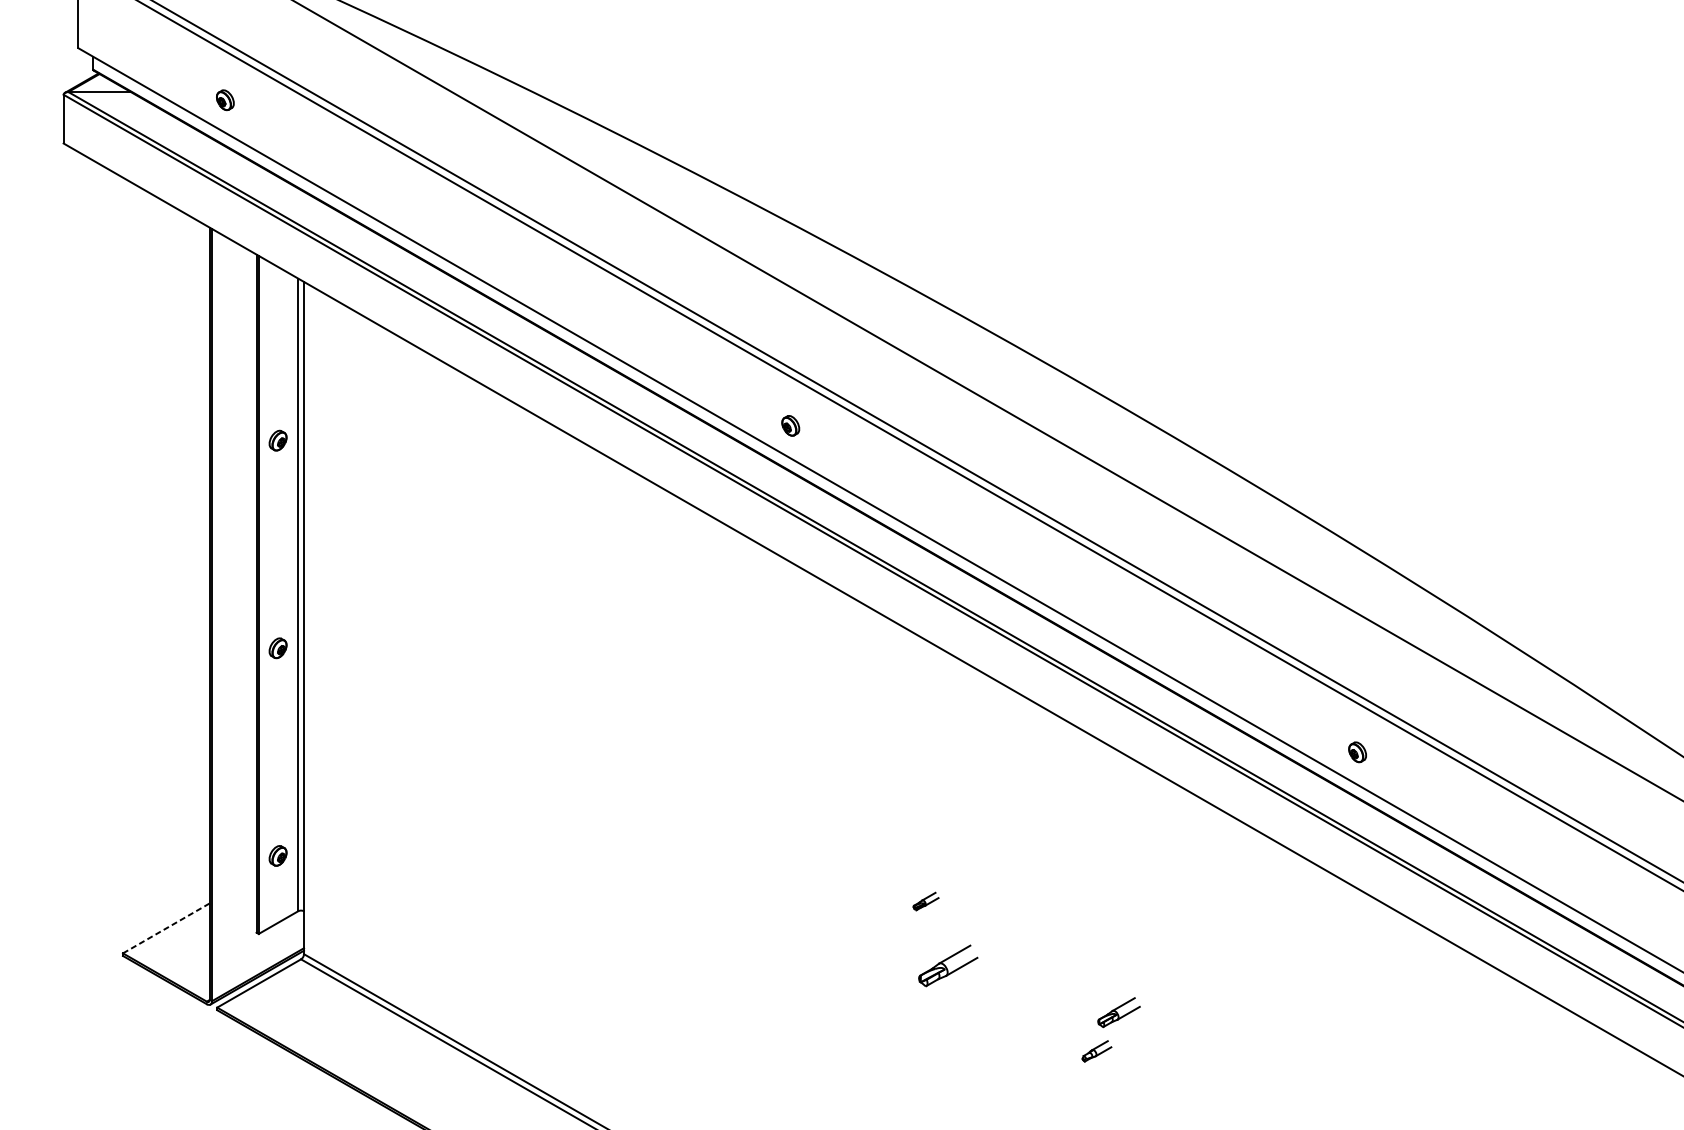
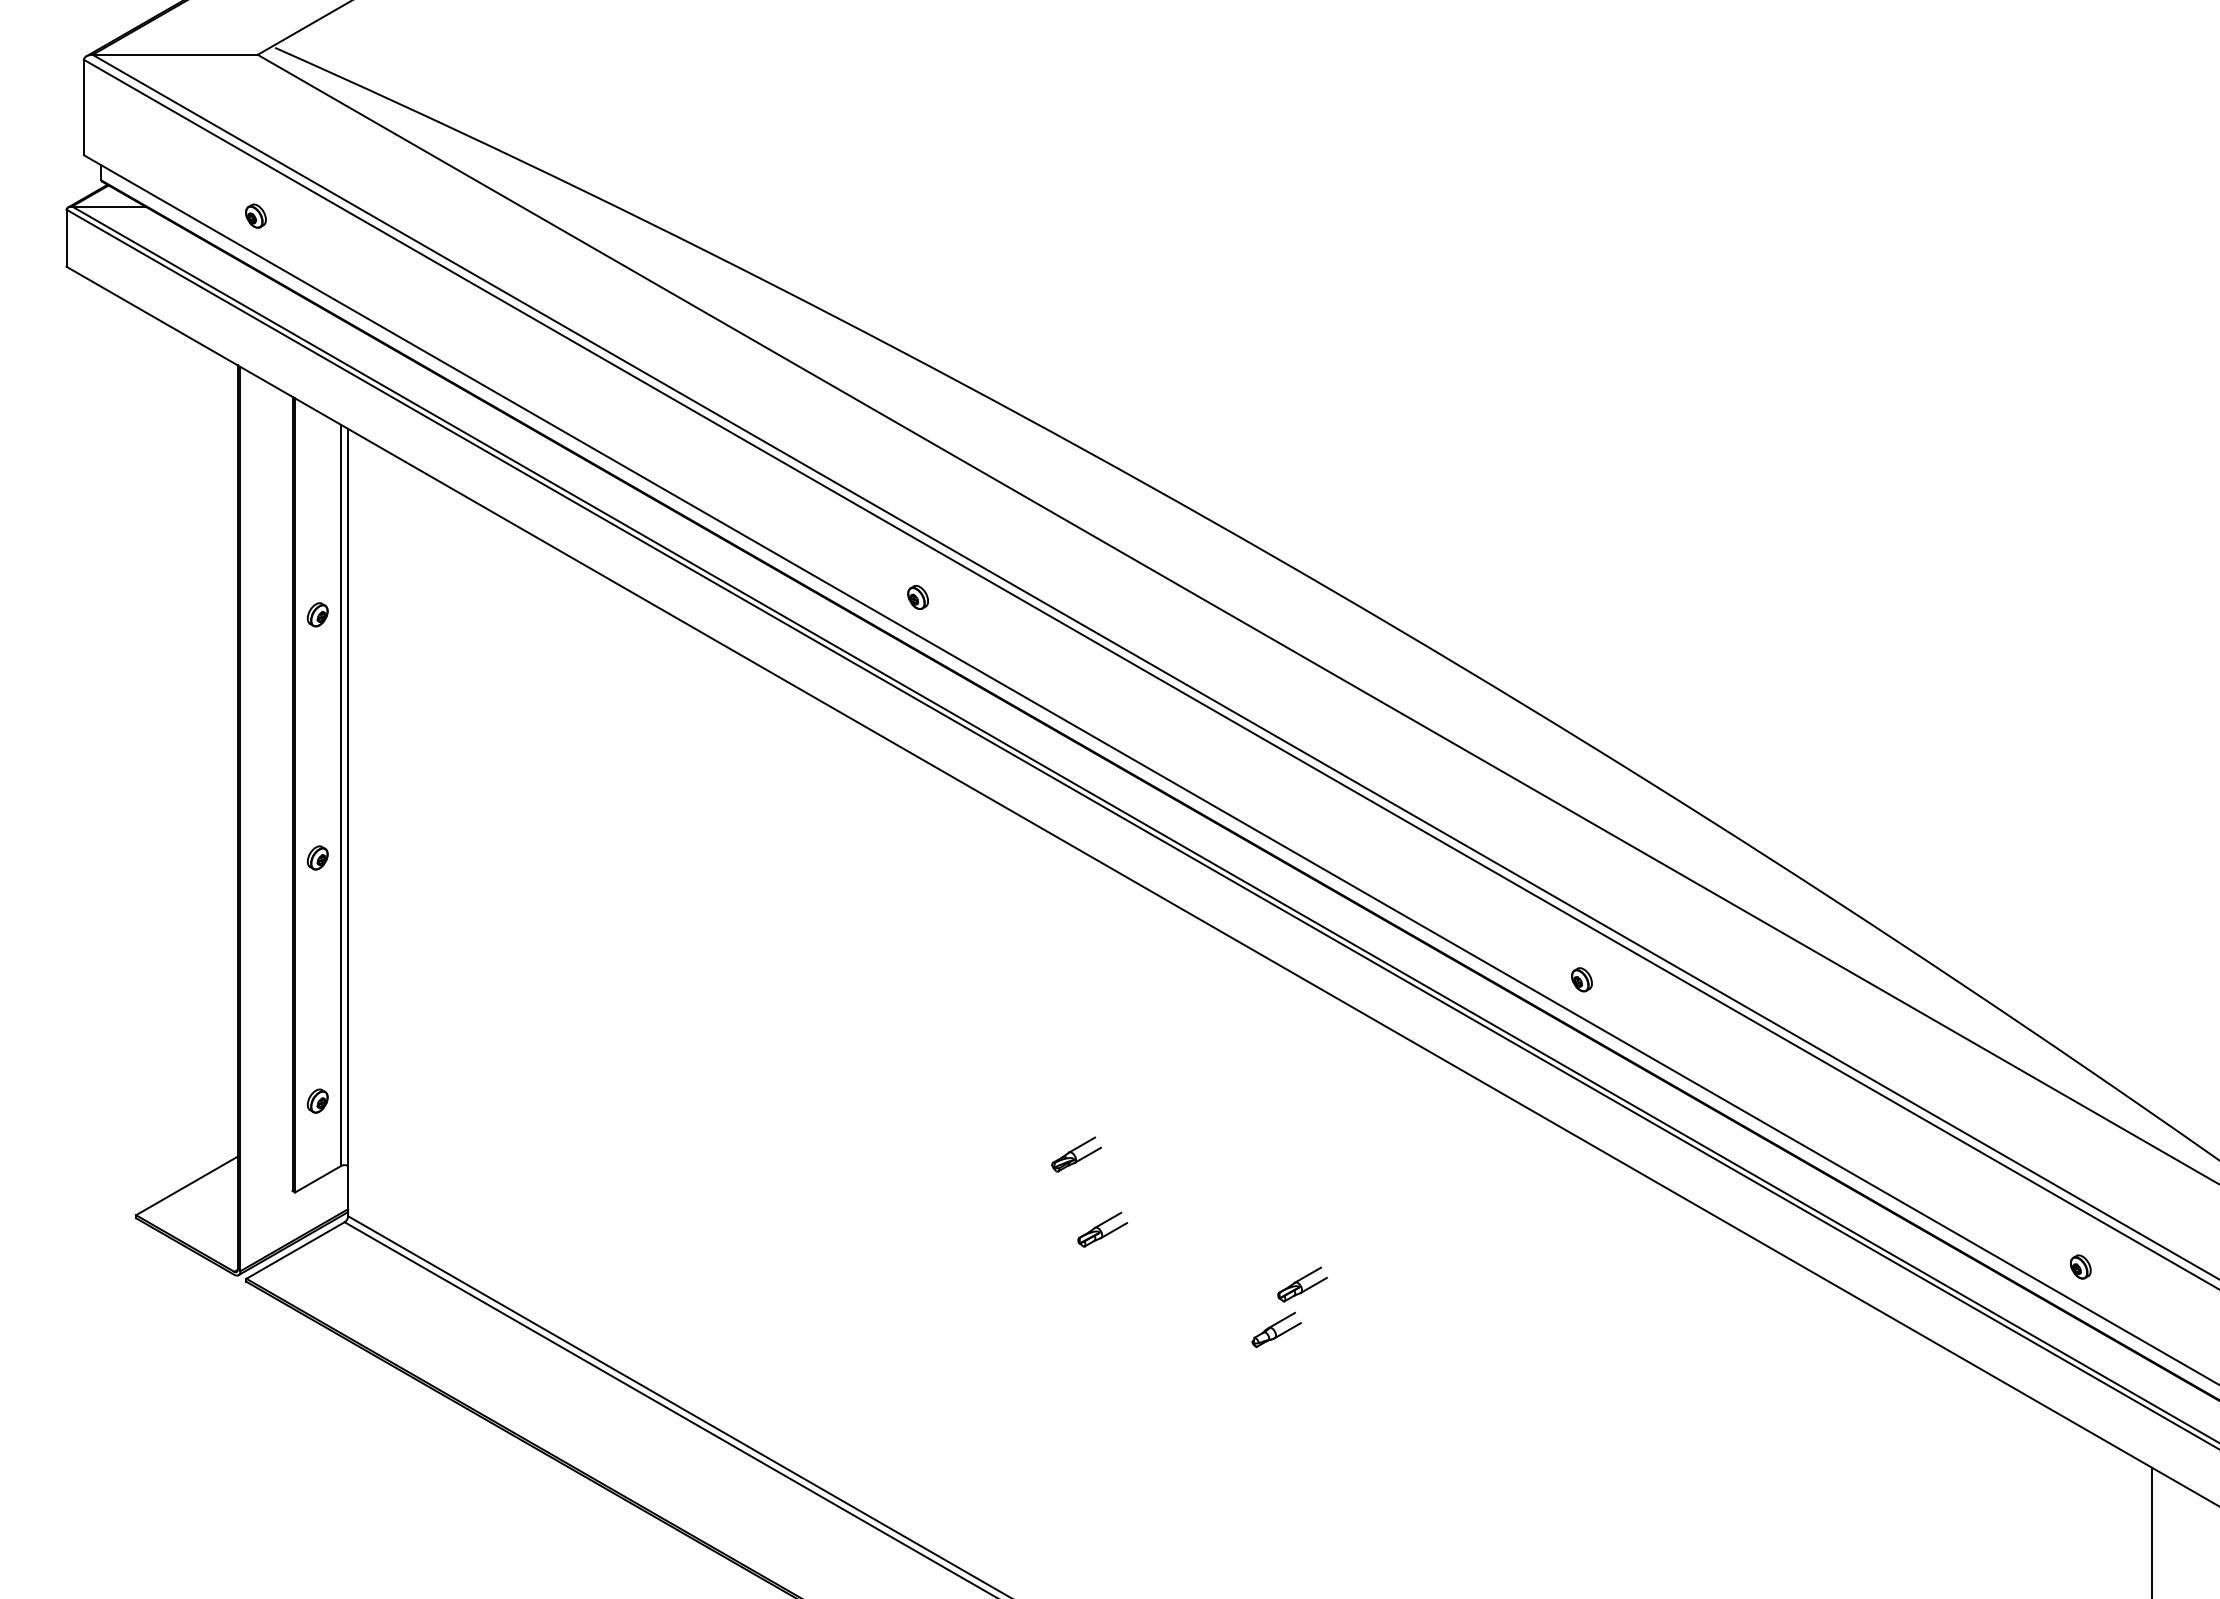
part: (925, 901) -> (1076, 1154), size x1.67
line: (166, 927) -> (186, 1185), dashed -> solid
part: (948, 965) -> (1102, 1229), size x0.71
part: (1096, 1050) -> (1276, 1329), size x1.43

